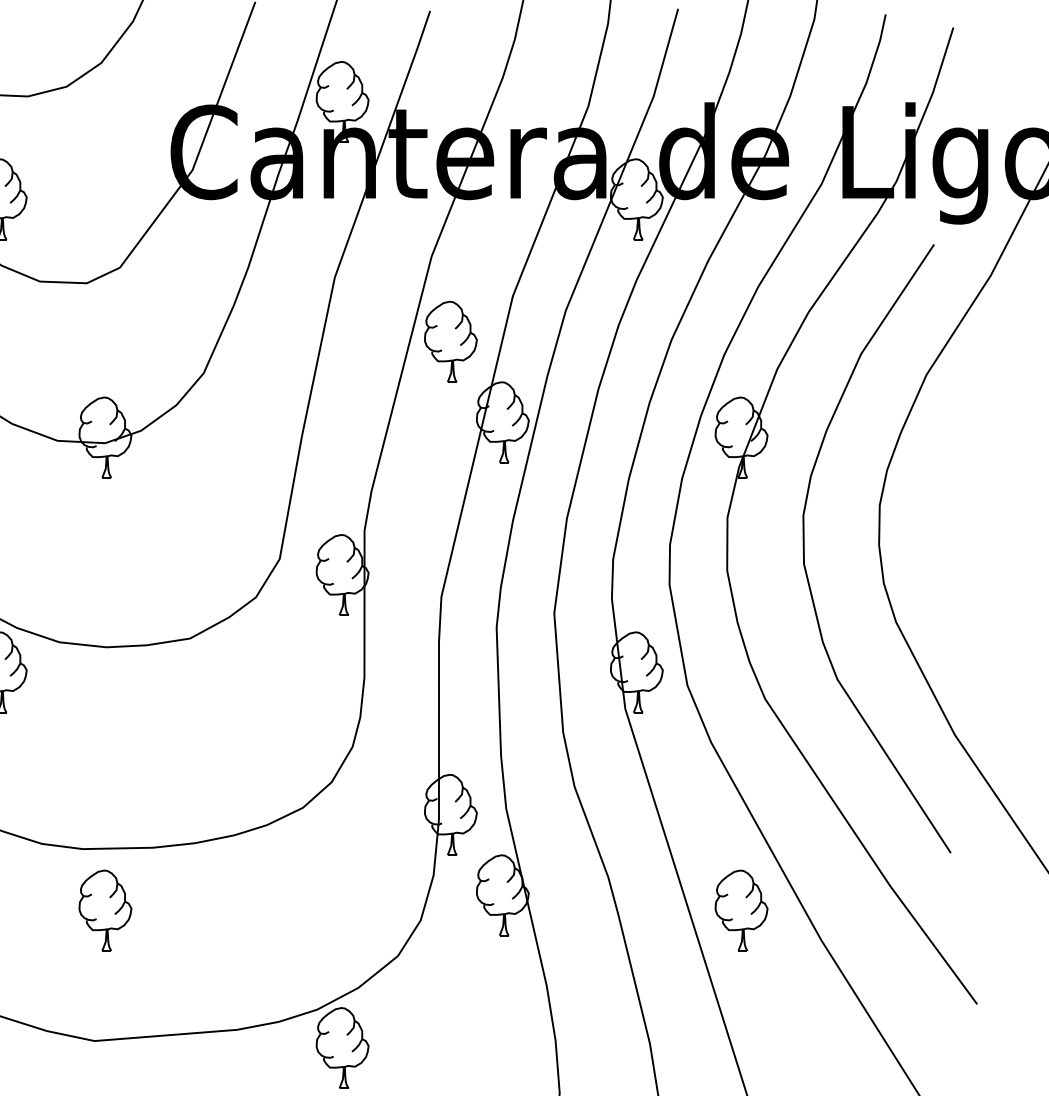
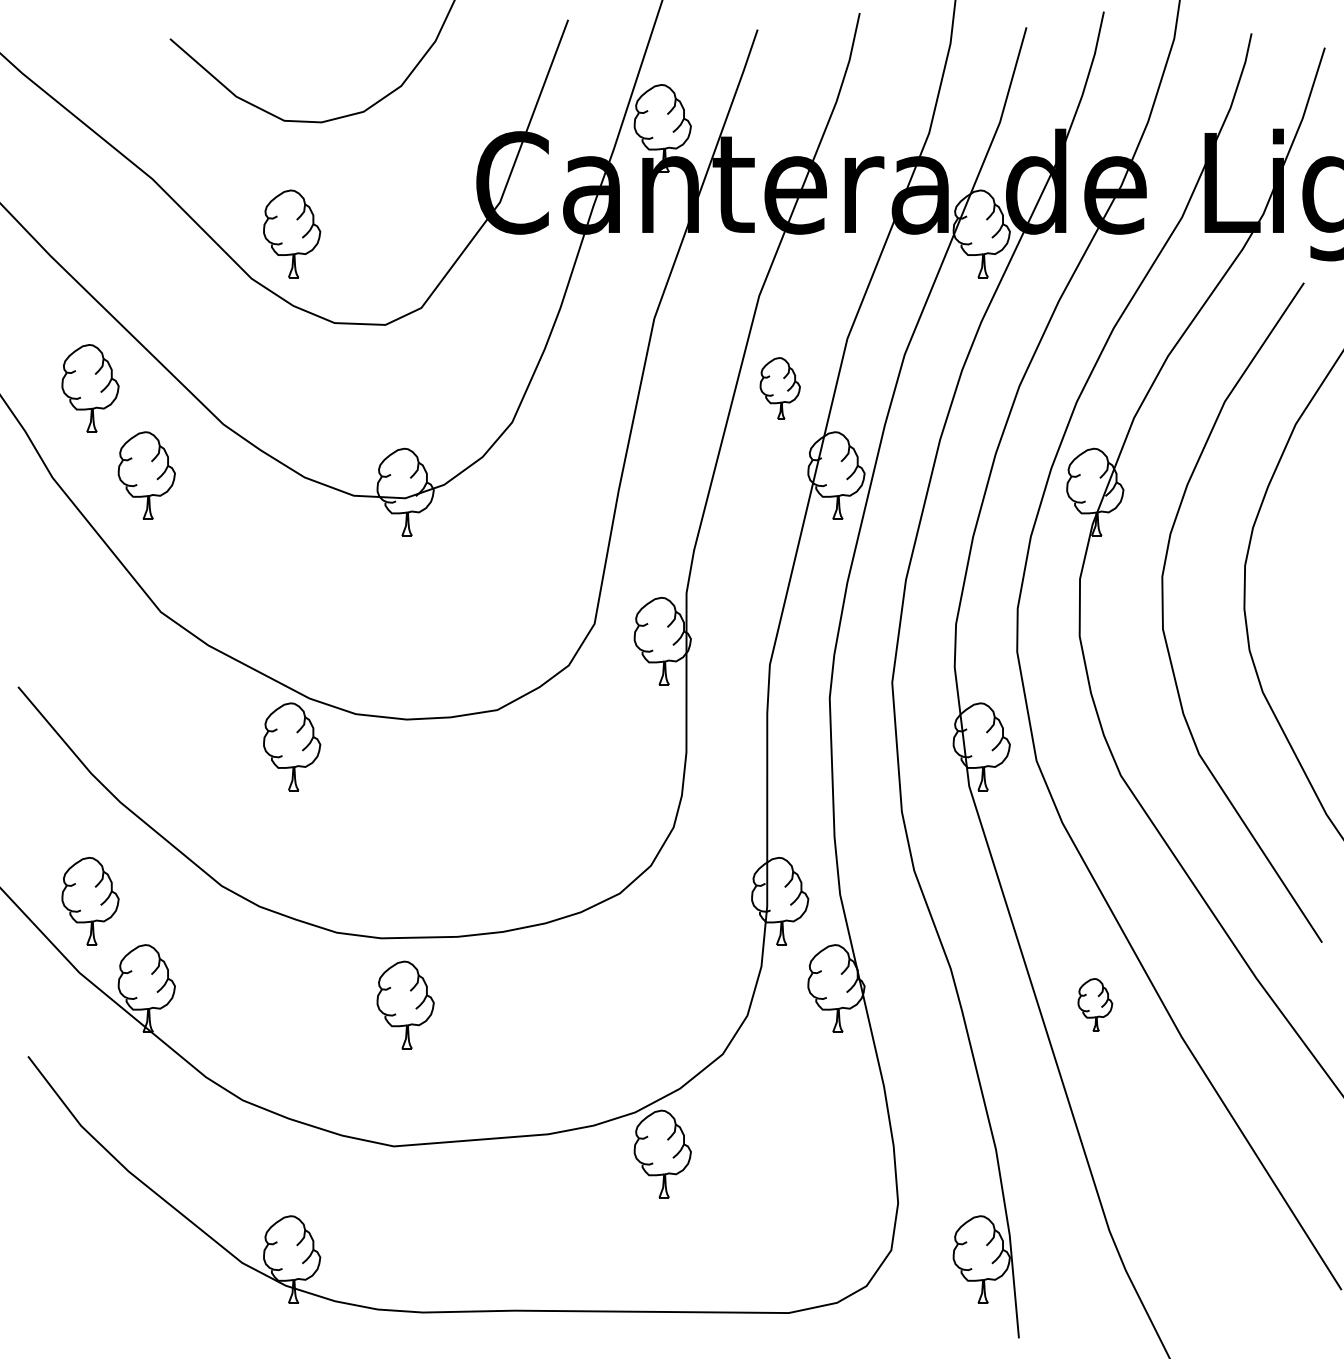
part: (451, 341) -> (780, 388), size x0.7
part: (741, 910) -> (1095, 1004), size x0.6

